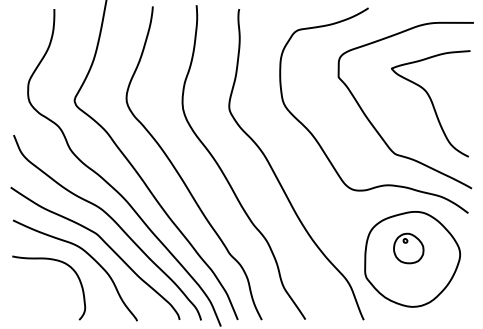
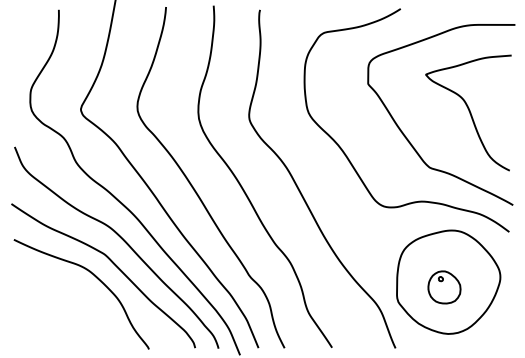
part: (408, 248) -> (444, 287), moved
curve: (56, 261) -> (61, 284), removed

